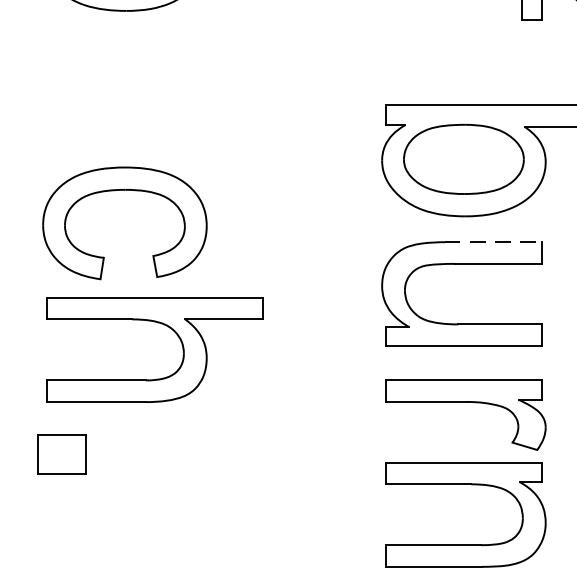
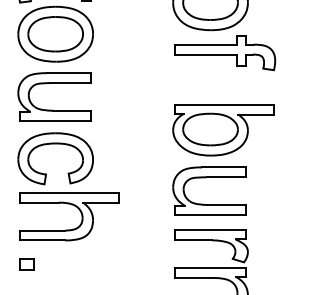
part: (122, 58) -> (54, 83), added
line: (494, 242) -> (224, 167), dashed -> solid
part: (61, 454) -> (26, 264), size x0.62

